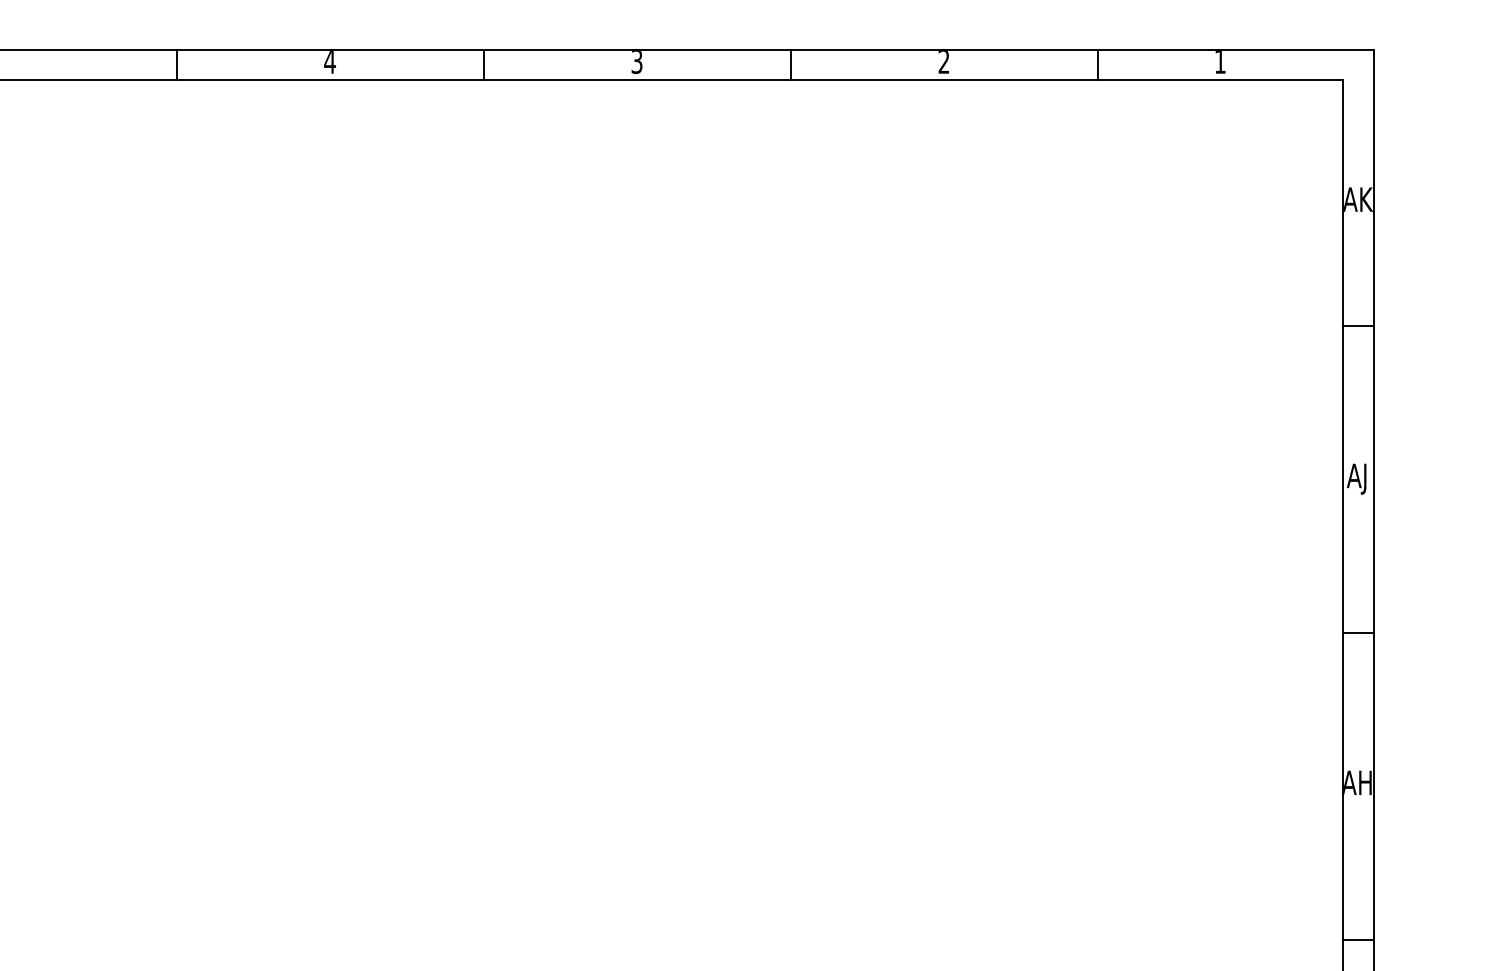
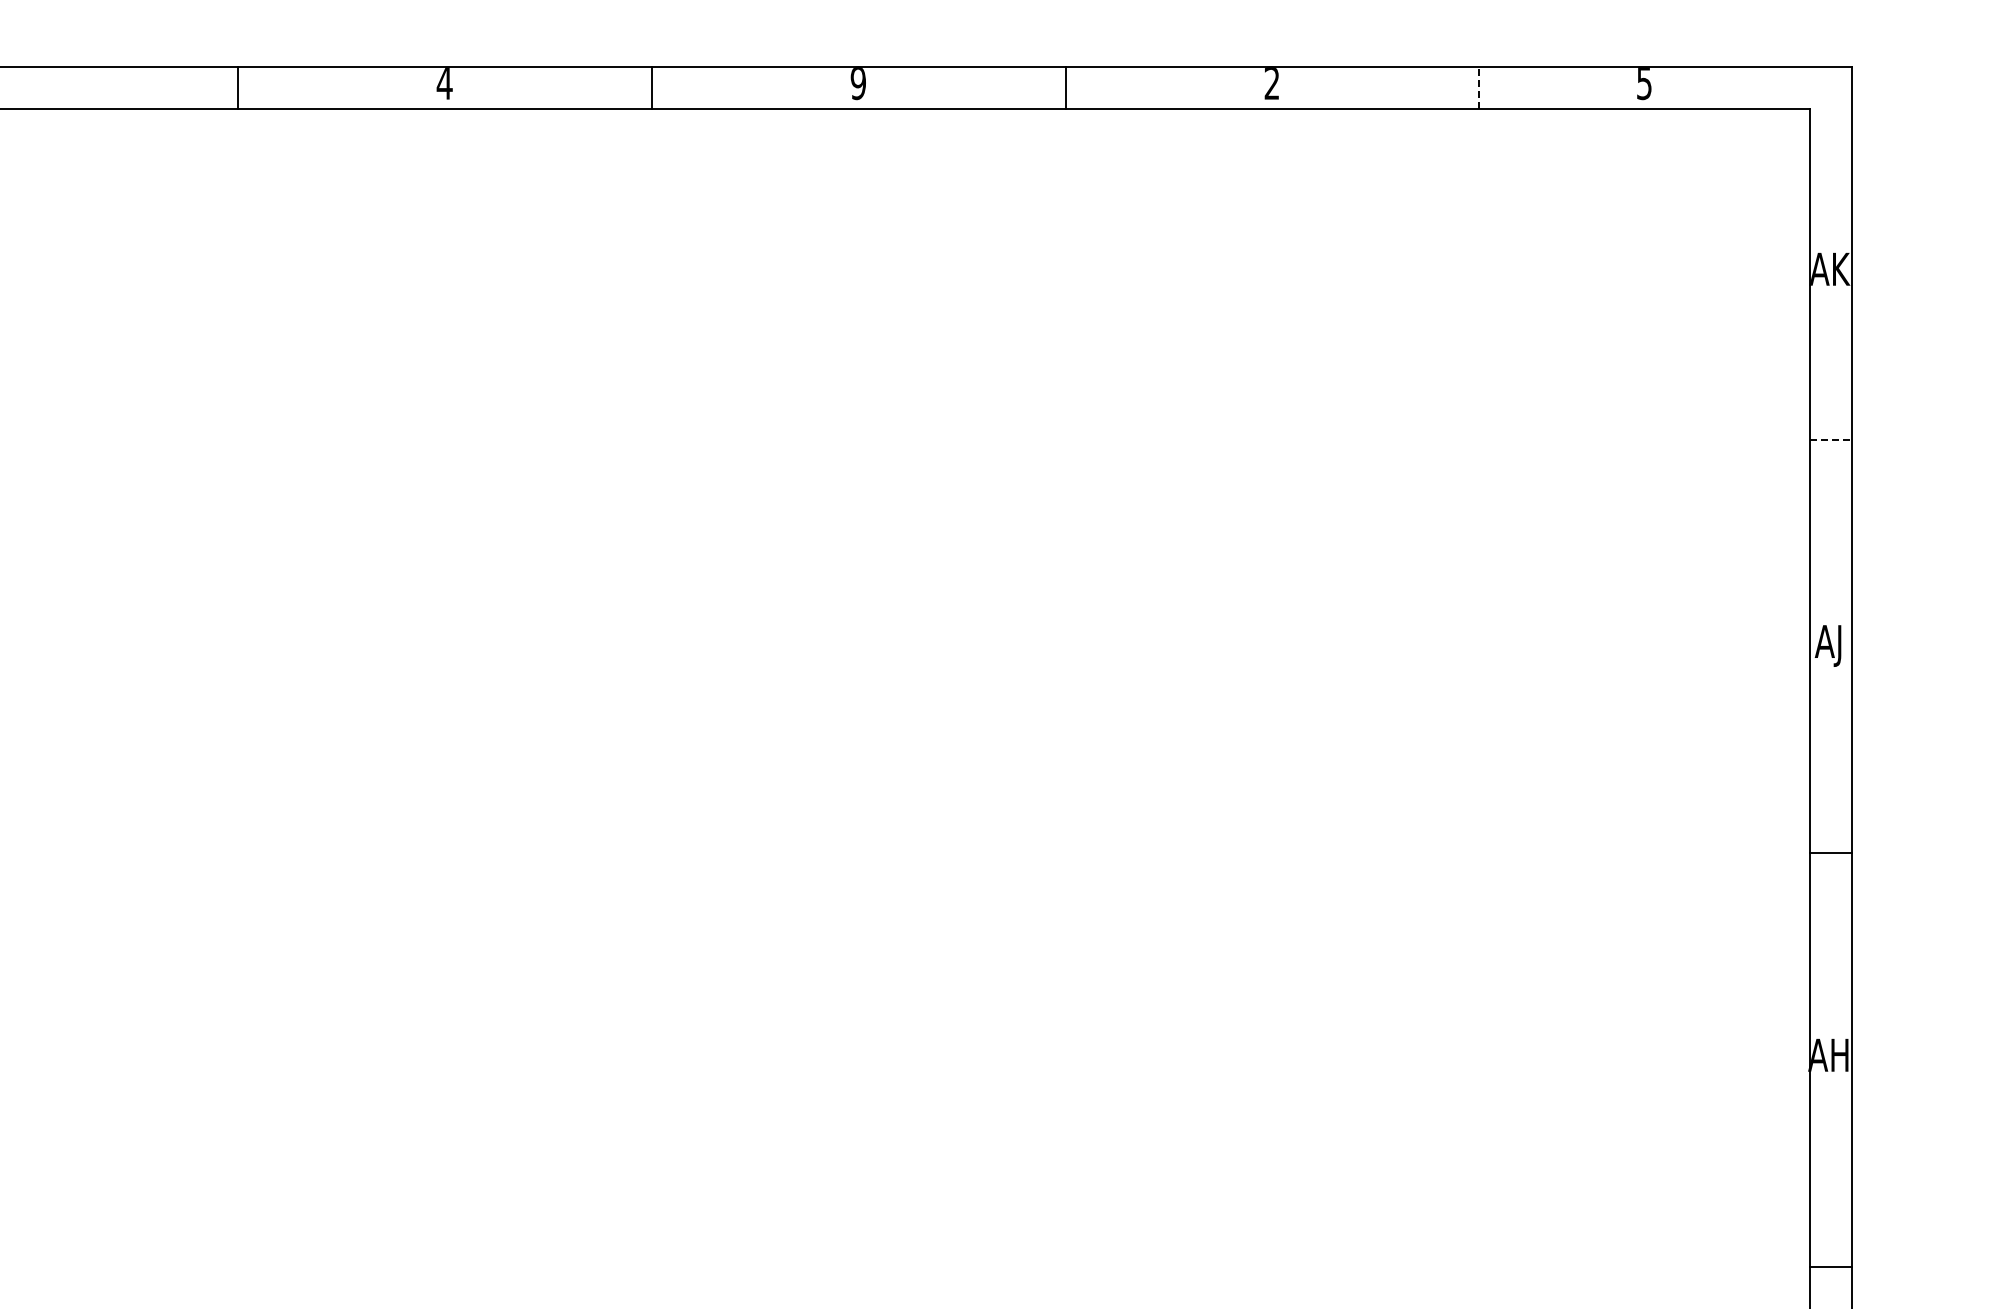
text: (636, 61) -> (857, 83), 3 -> 9
text: (1220, 62) -> (1644, 84), 1 -> 5
line: (1097, 64) -> (1479, 87), solid -> dashed
line: (1358, 325) -> (1830, 439), solid -> dashed

